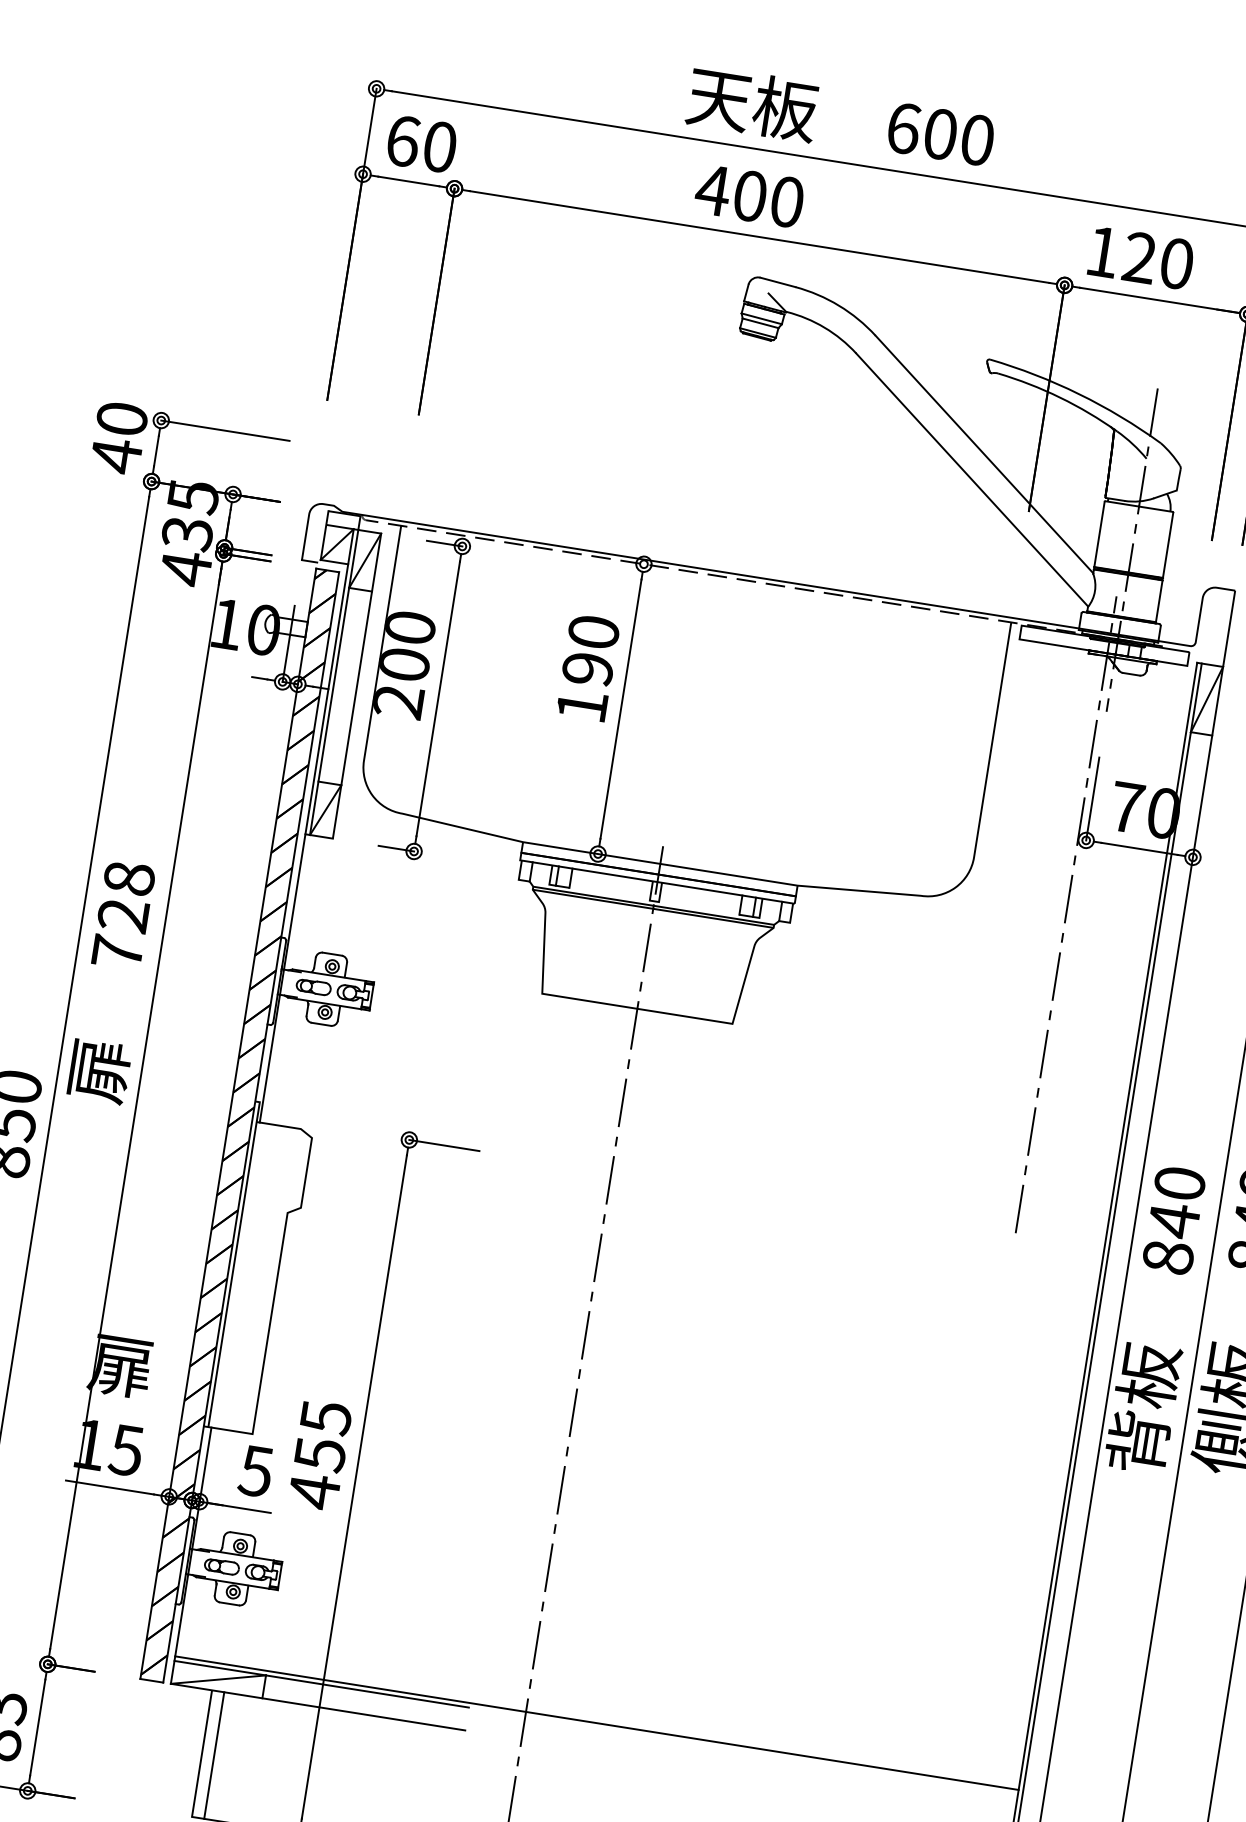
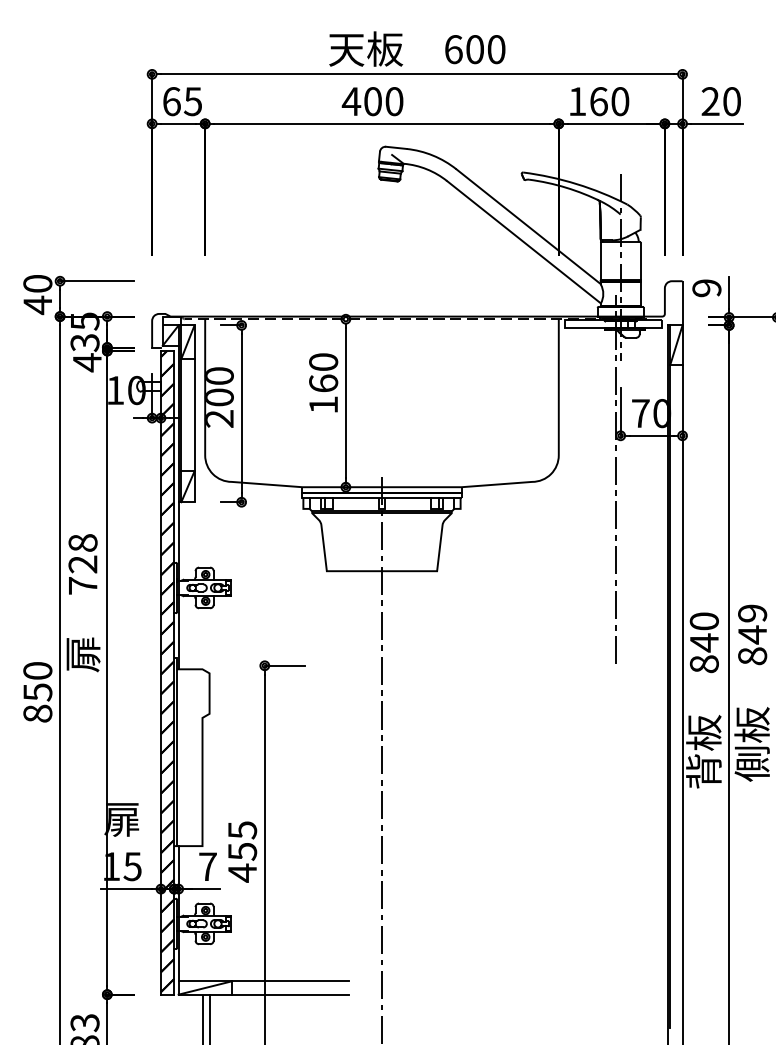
text: (438, 146) -> (192, 101), 60 -> 65
text: (1139, 257) -> (598, 101), 120 -> 160
text: (587, 668) -> (323, 383), 190 -> 160
text: (255, 1470) -> (207, 866), 5 -> 7
line: (595, 1722) -> (422, 978), removed

